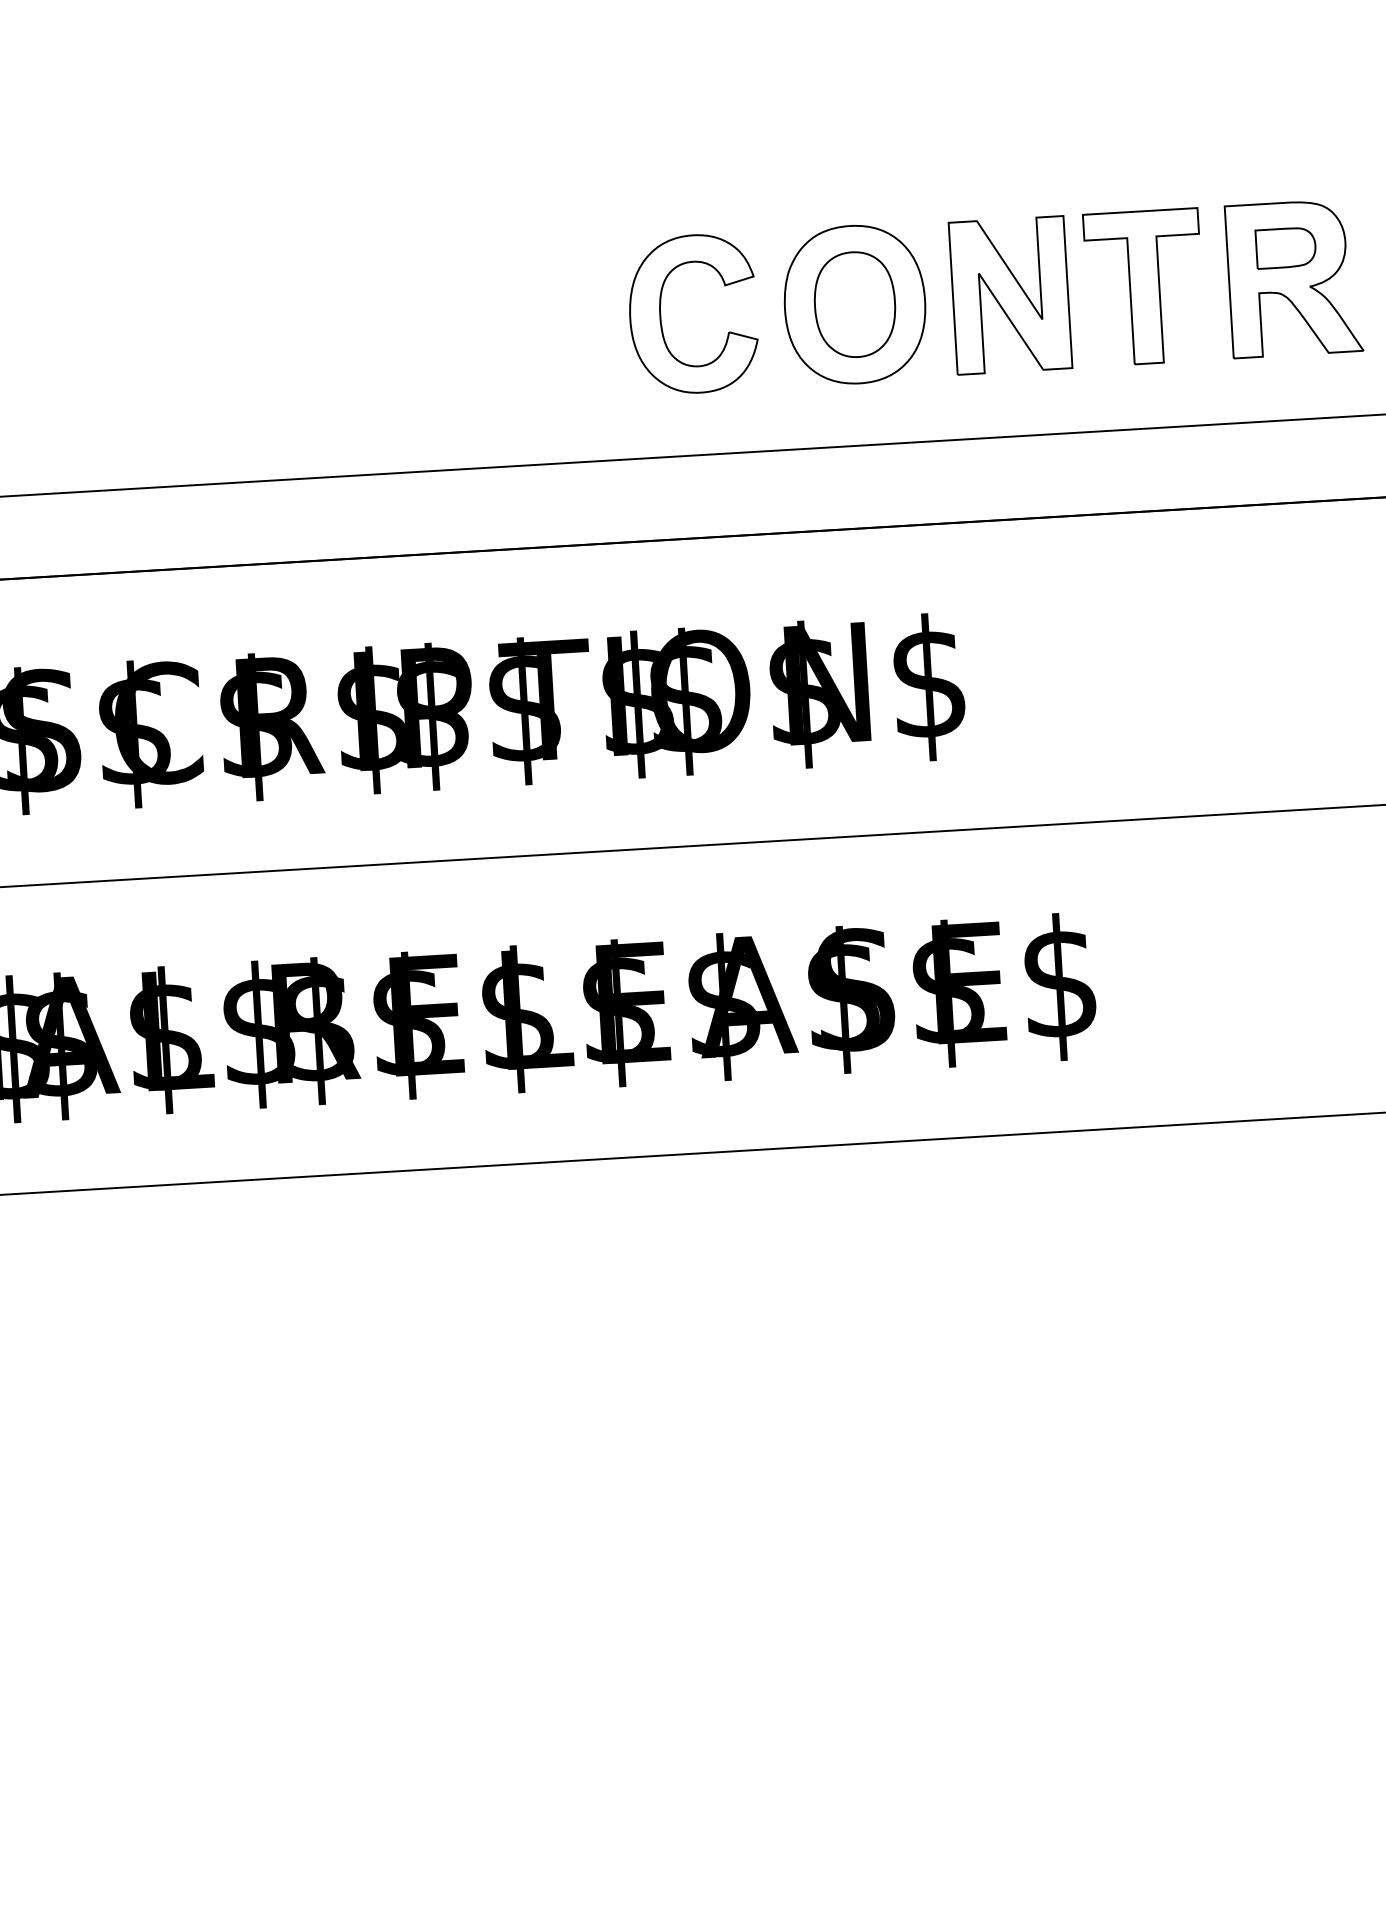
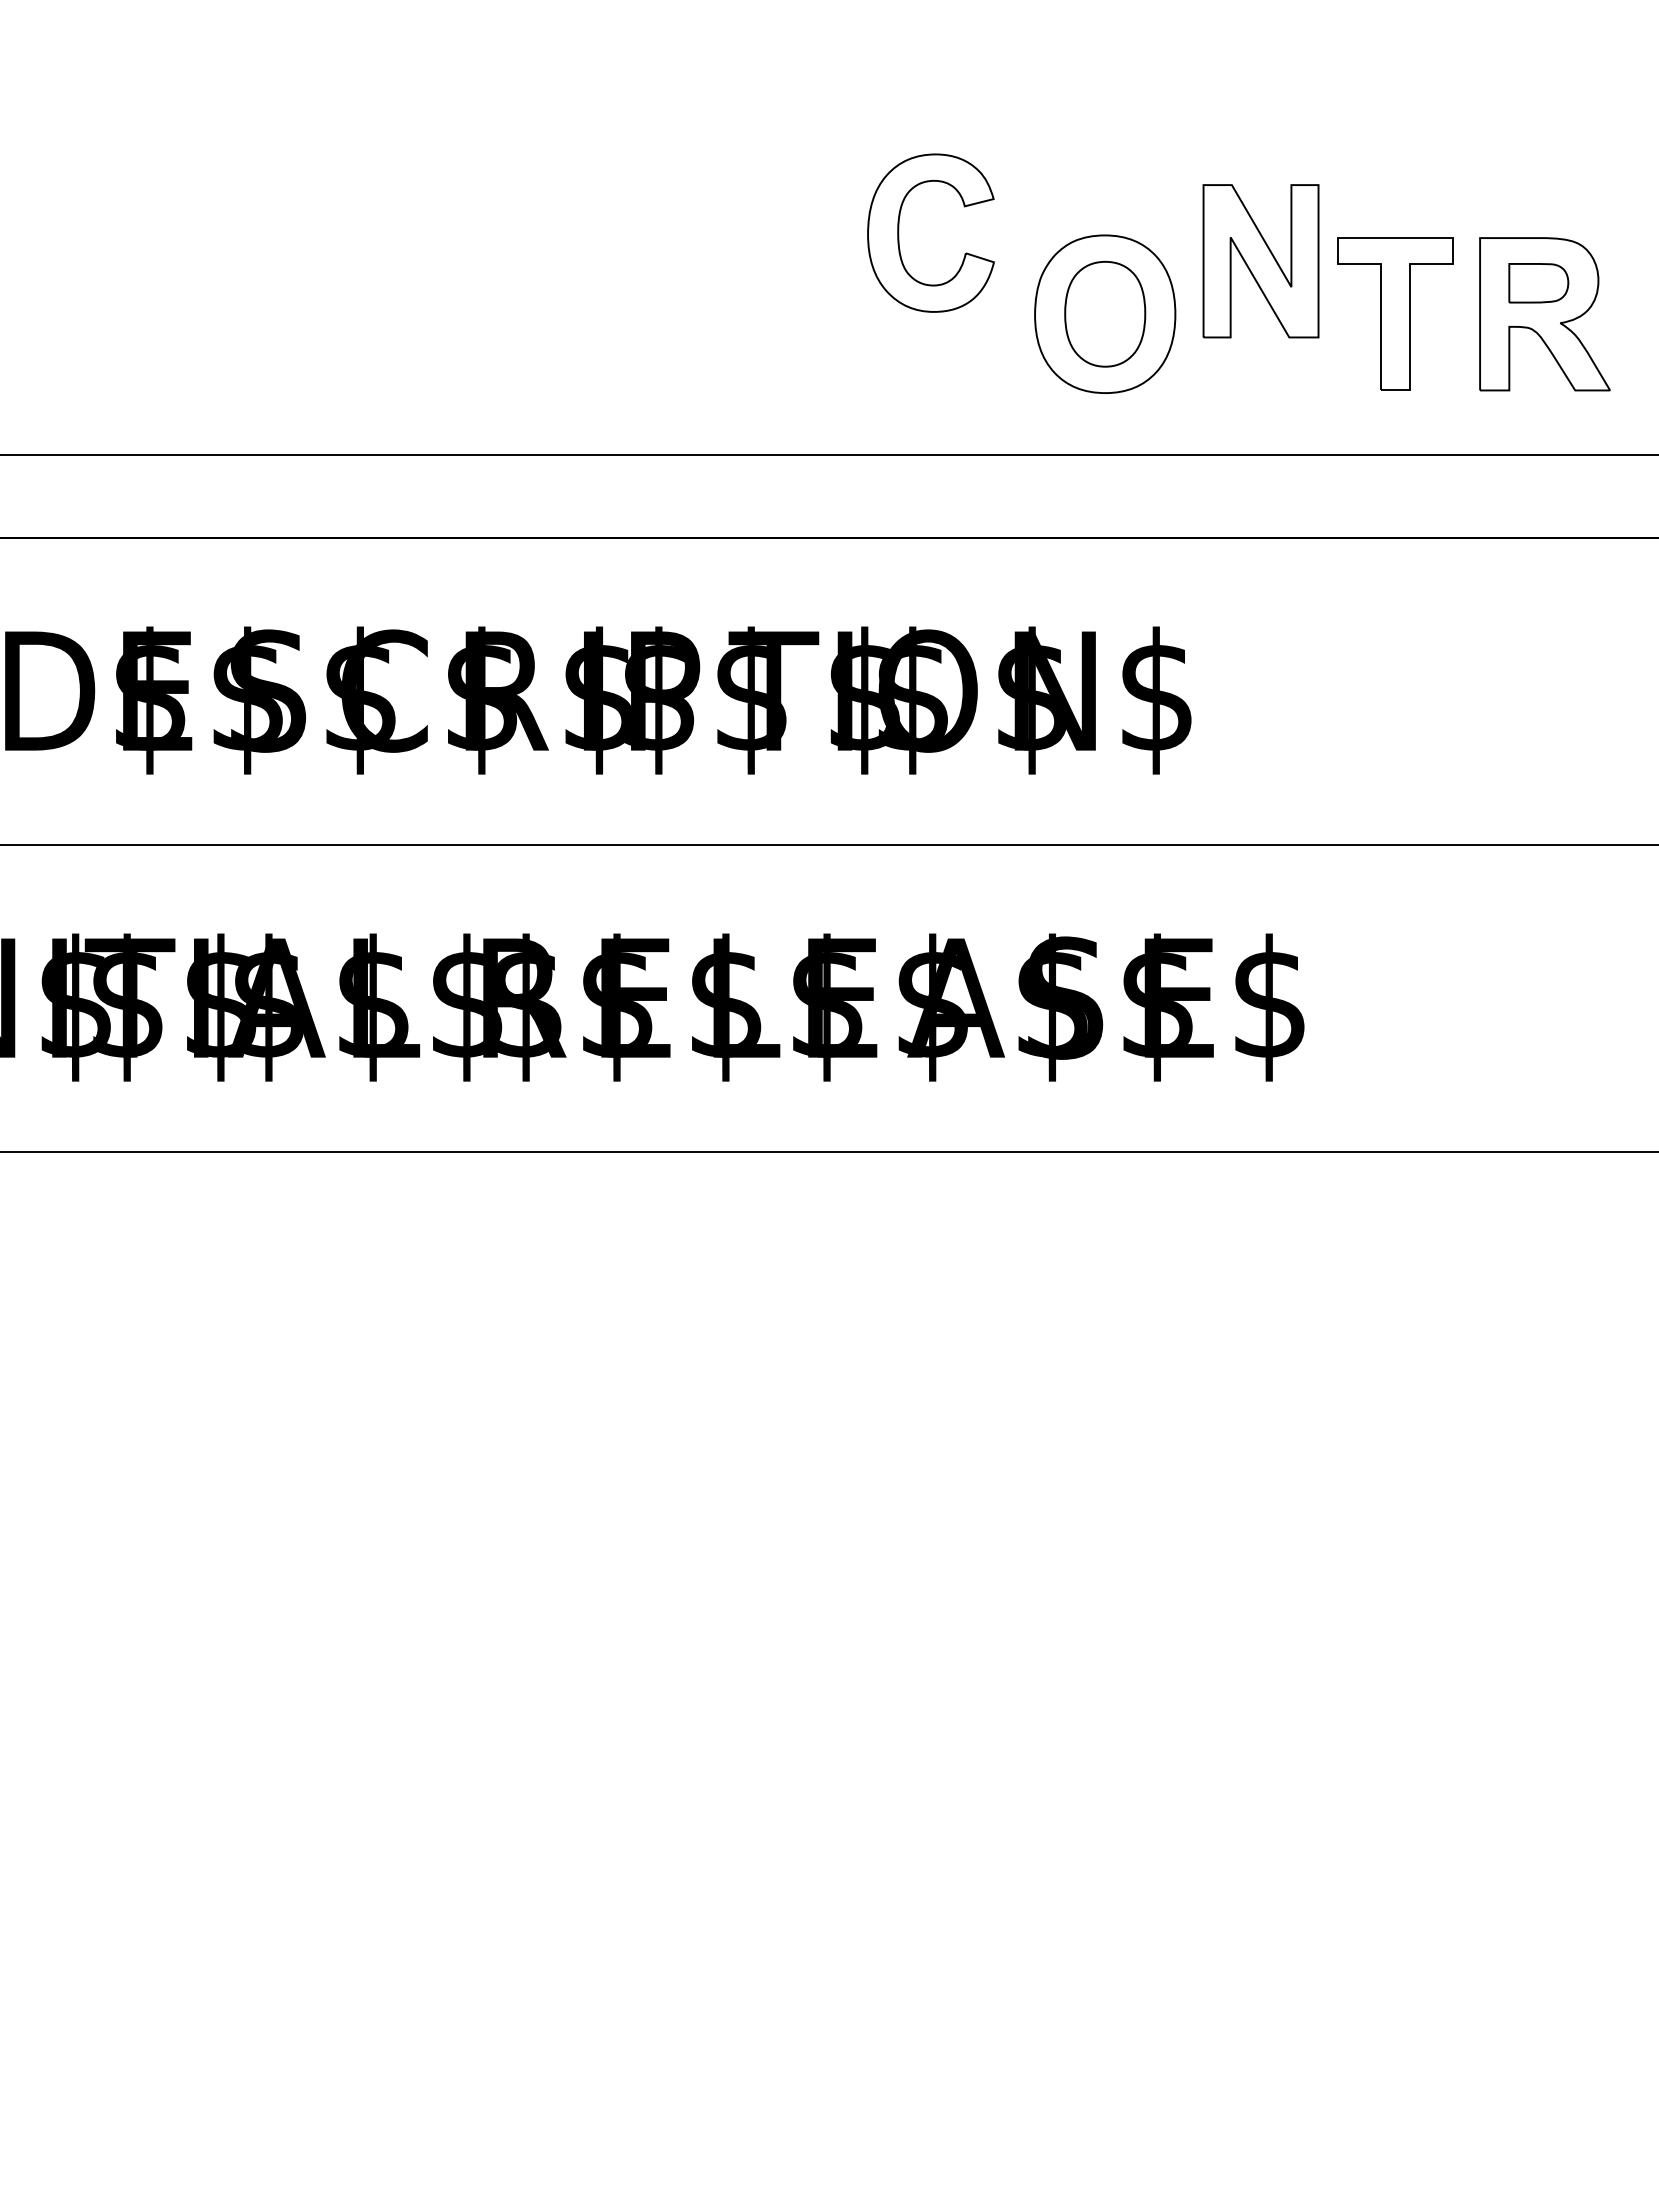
part: (1010, 295) -> (1260, 261), moved
part: (661, 315) -> (899, 232), moved

